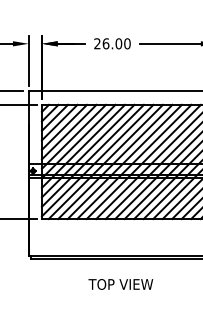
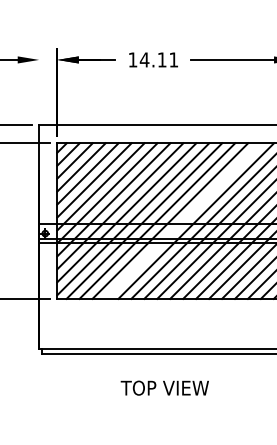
text: (112, 43) -> (153, 59), 26.00 -> 14.11
line: (28, 61) -> (39, 83), removed
line: (134, 161) -> (183, 220), removed

